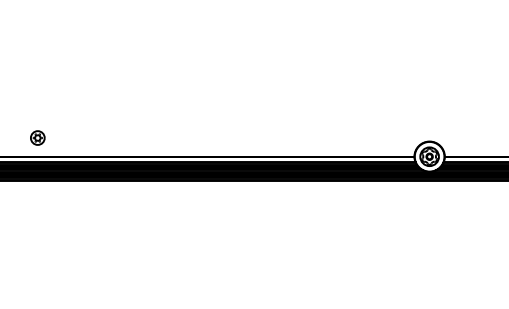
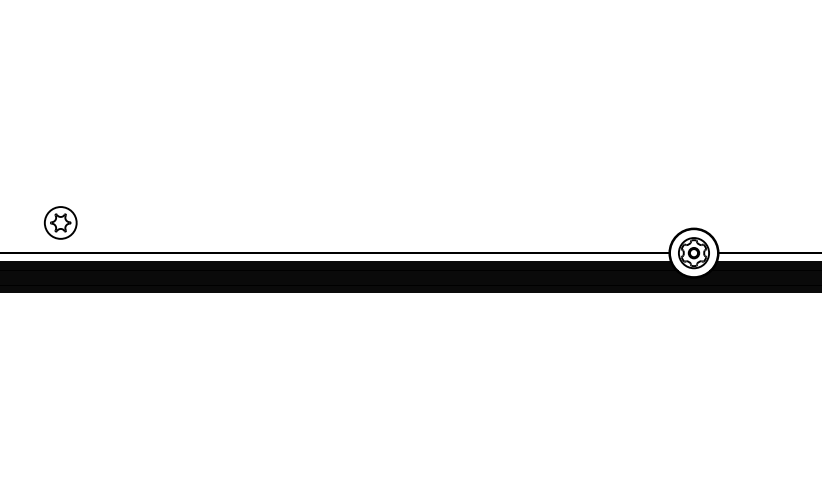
part: (37, 137) -> (60, 222), size x1.43

